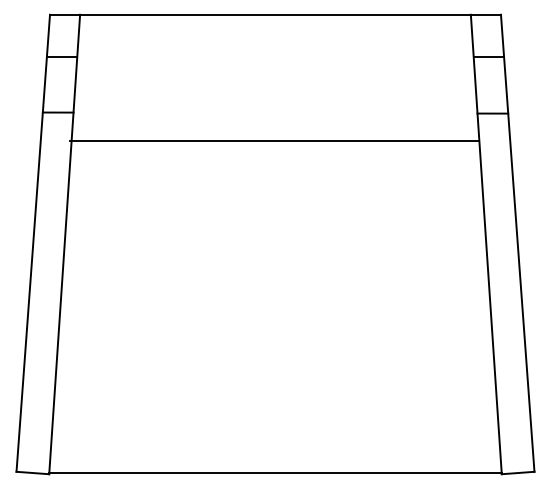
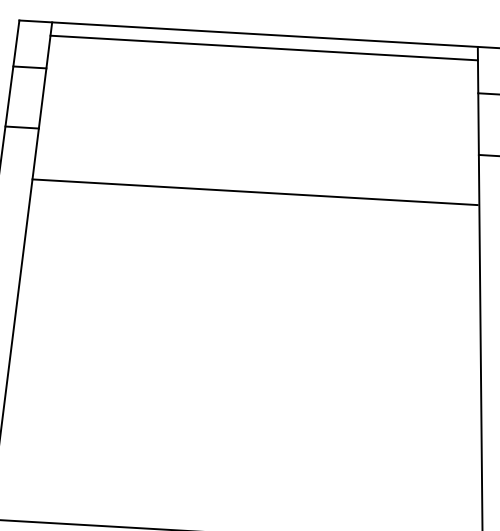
line: (275, 27) -> (264, 48), added
line: (274, 141) -> (254, 192), moved

